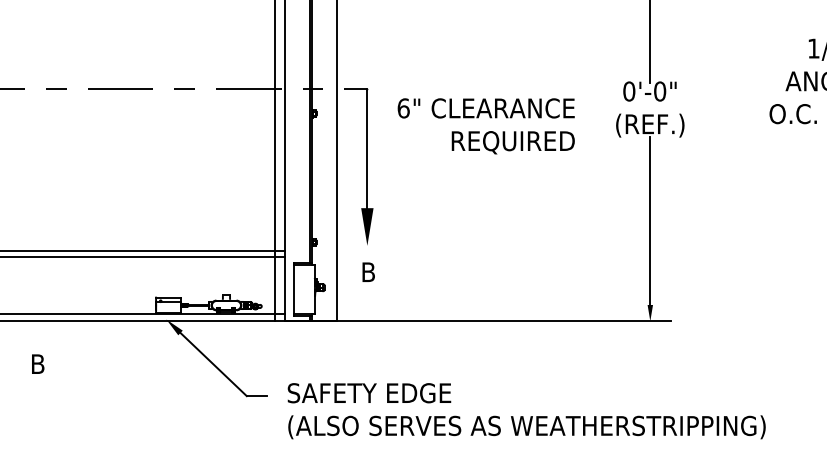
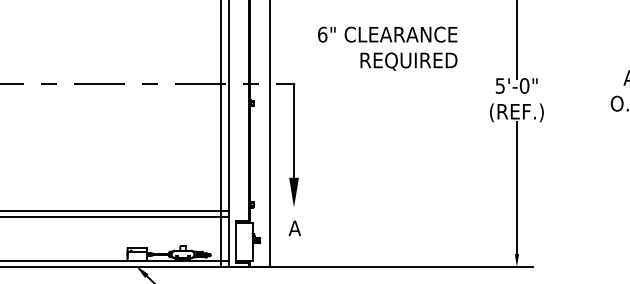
text: (629, 91) -> (500, 85), 0'-0" -> 5'-0"
text: (485, 126) -> (387, 48), moved
text: (368, 271) -> (294, 227), B -> A

